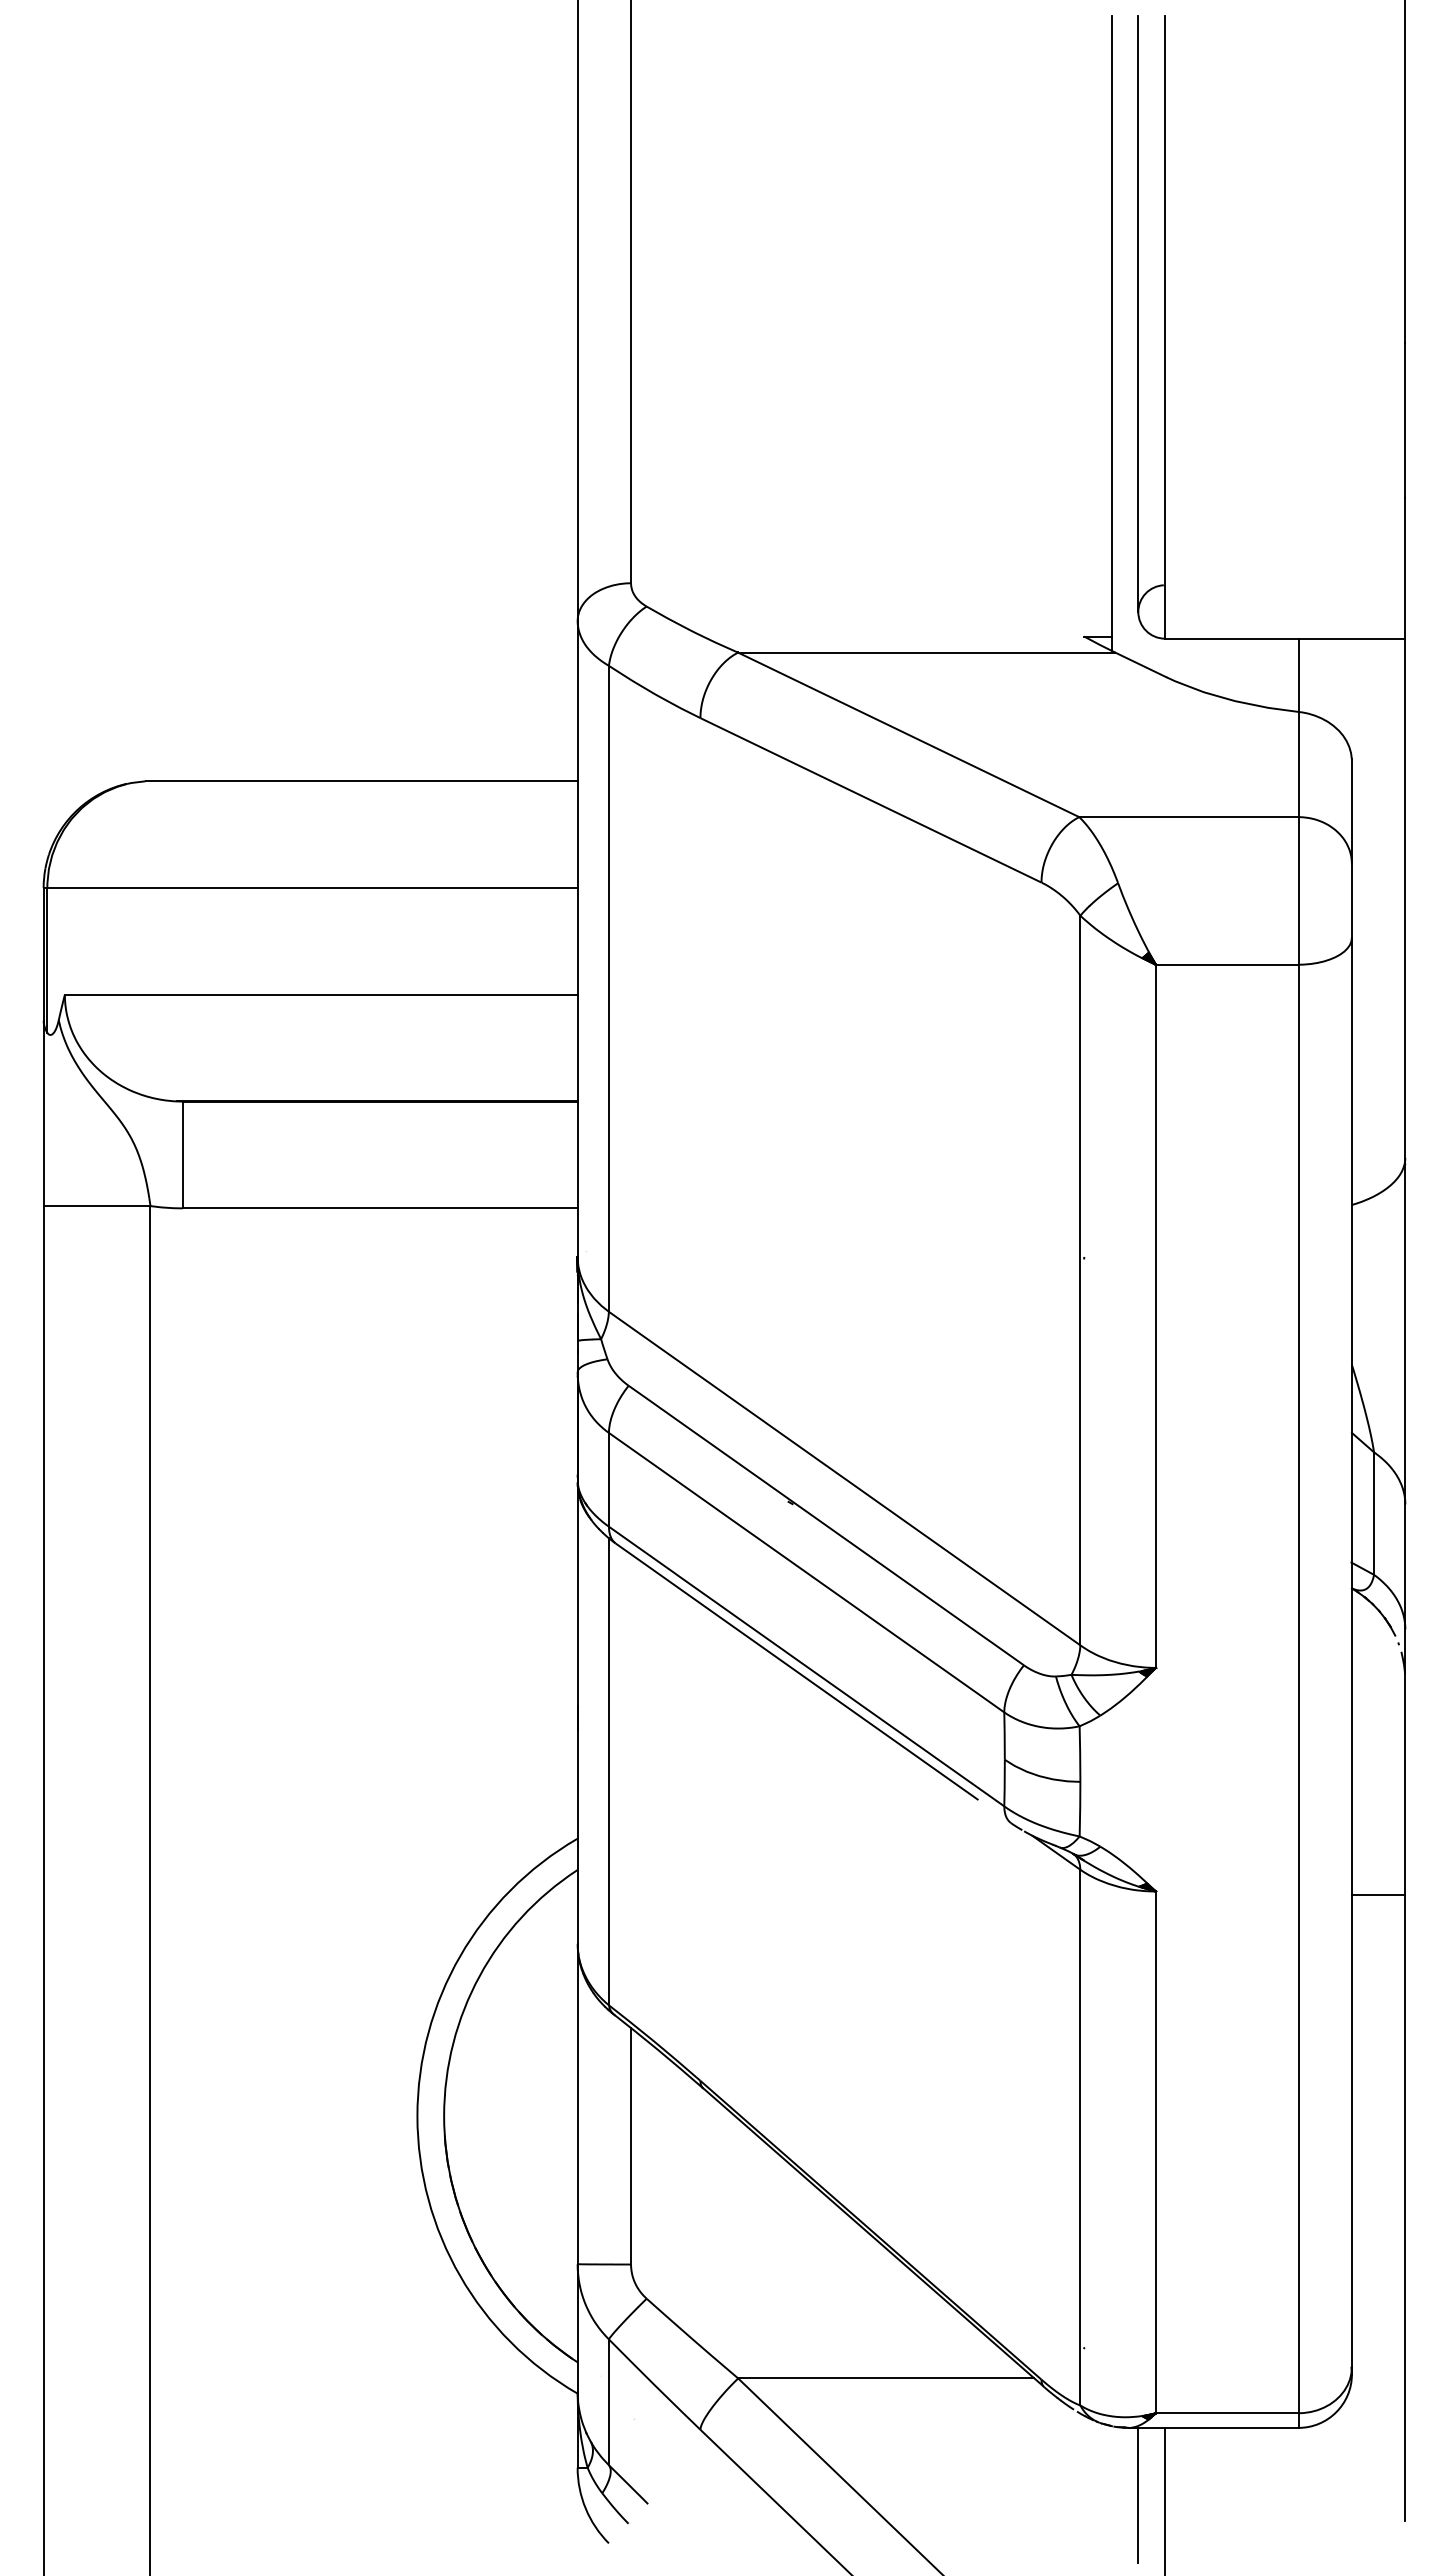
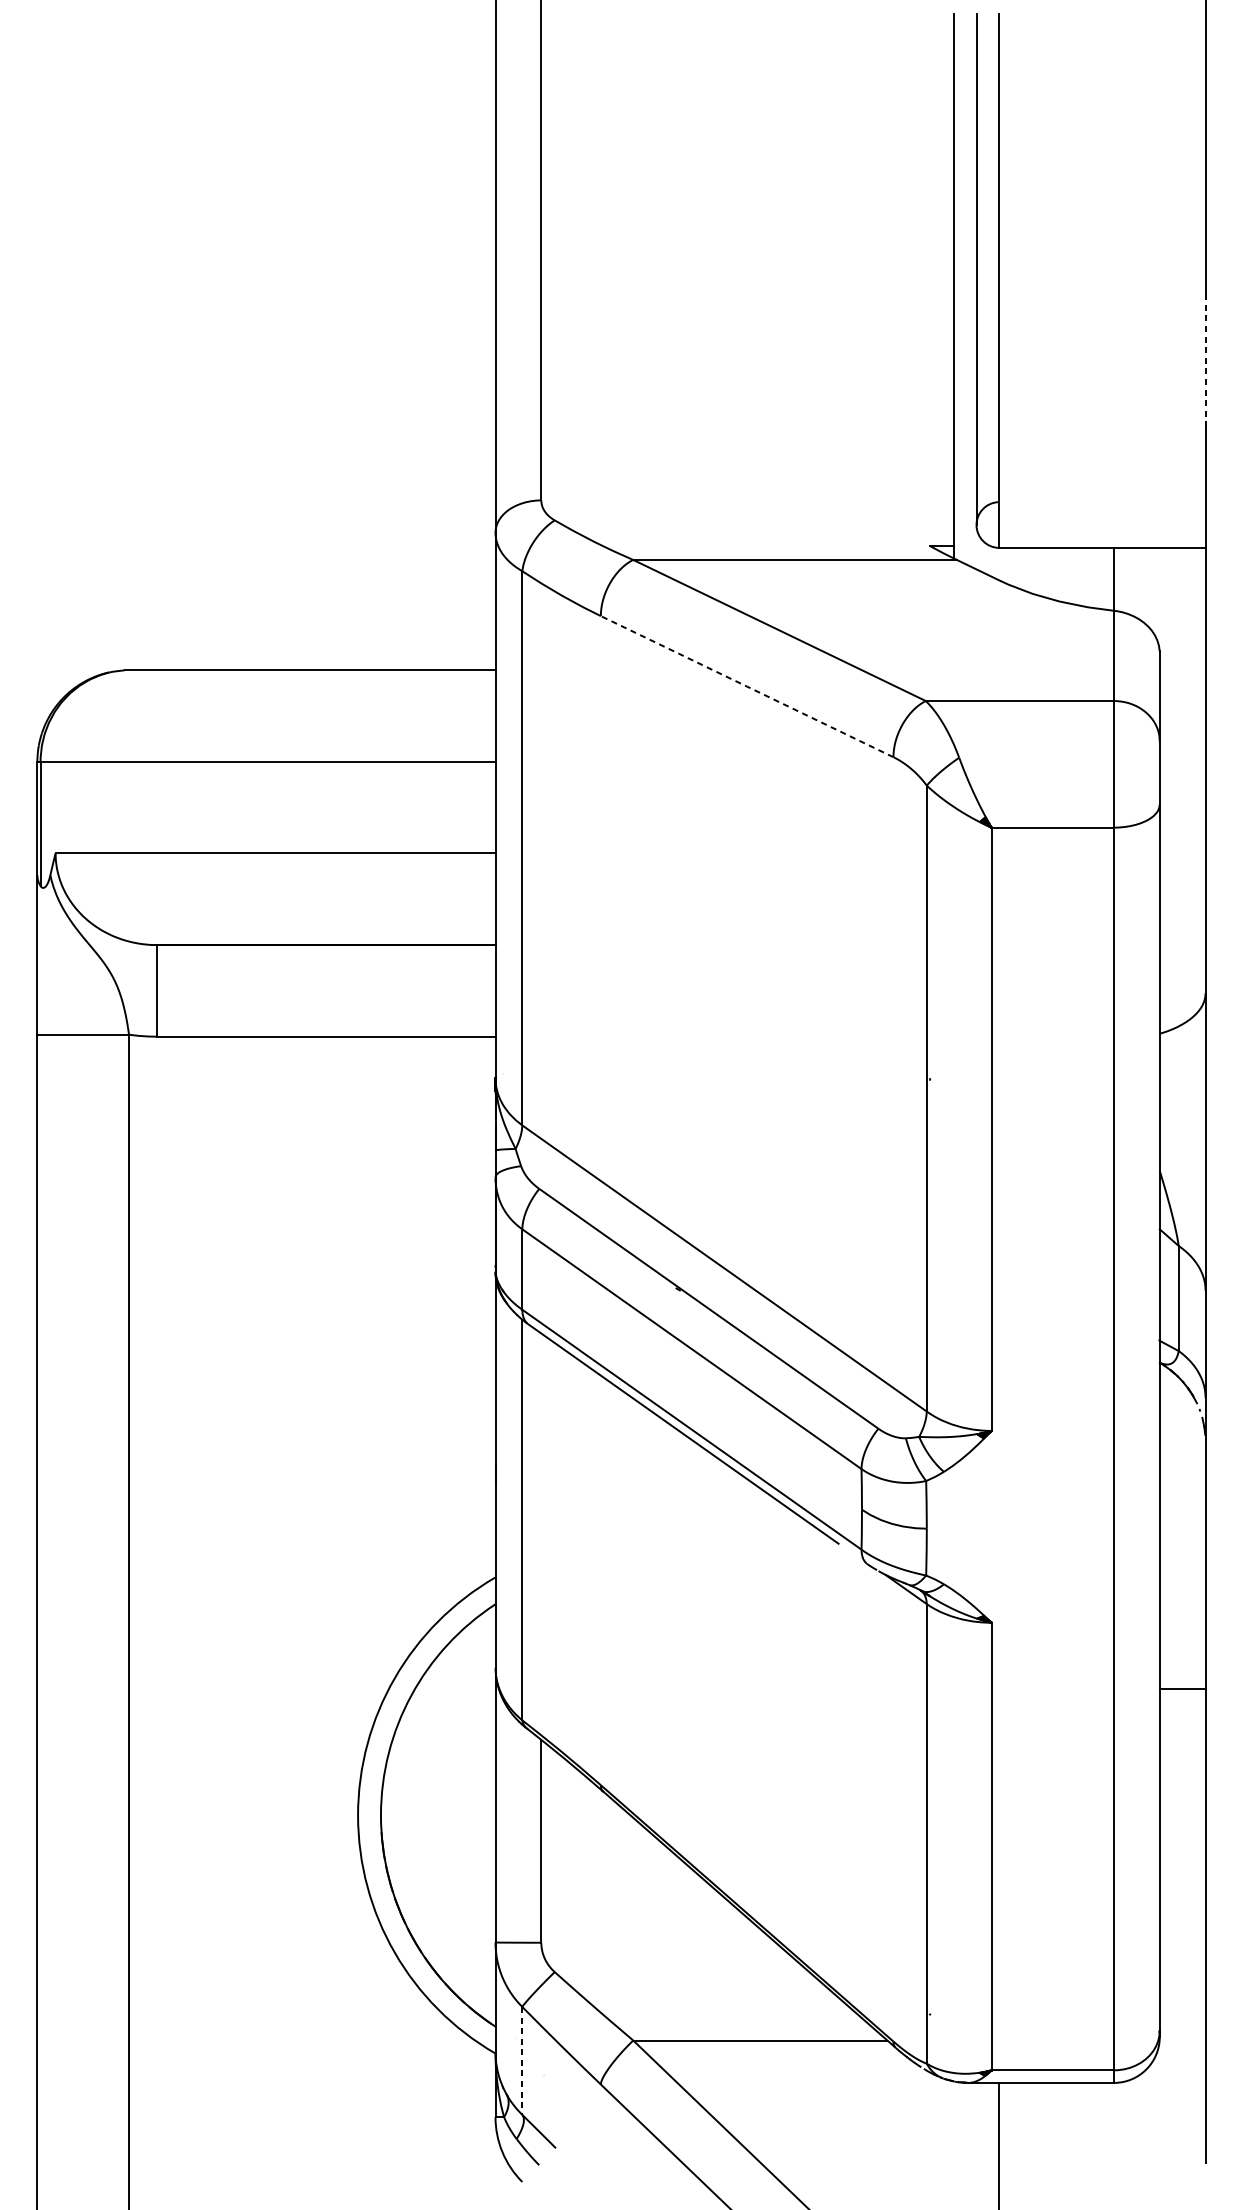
line: (1405, 420) -> (1205, 360), solid -> dashed
line: (871, 800) -> (747, 686), solid -> dashed
line: (1378, 1895) -> (1182, 1688), moved
line: (608, 2402) -> (521, 2061), solid -> dashed
line: (1138, 2494) -> (976, 2140), removed

